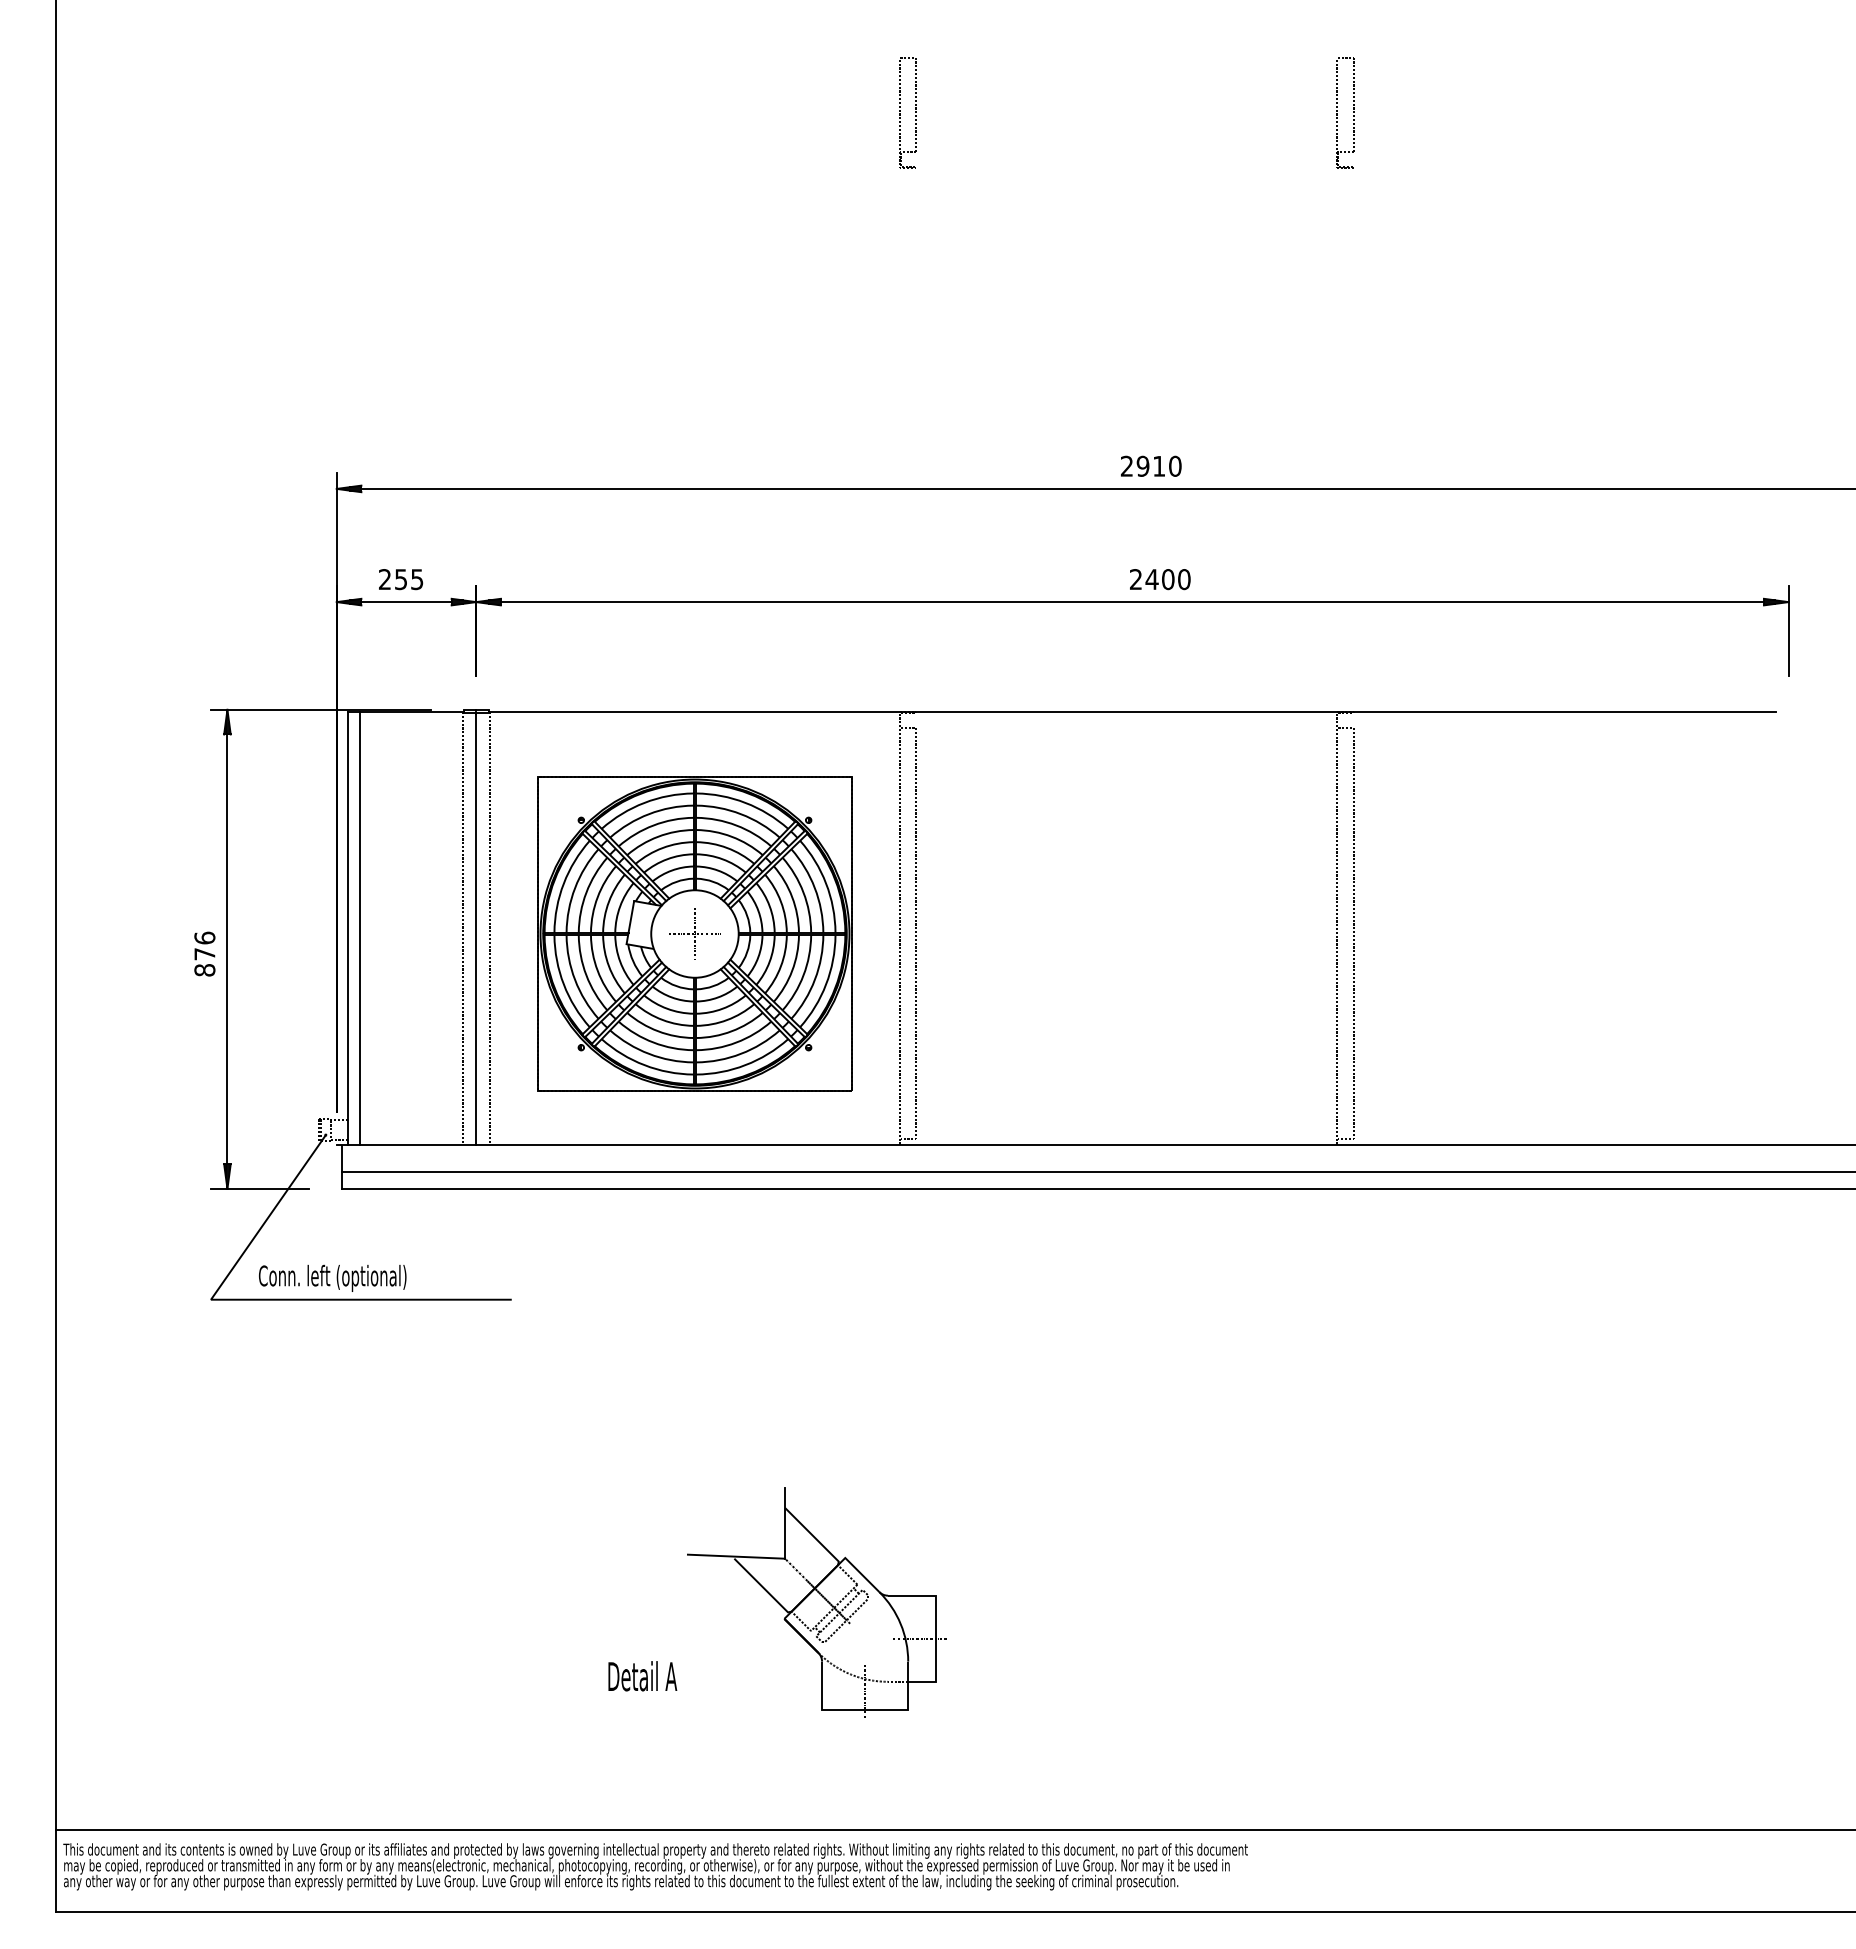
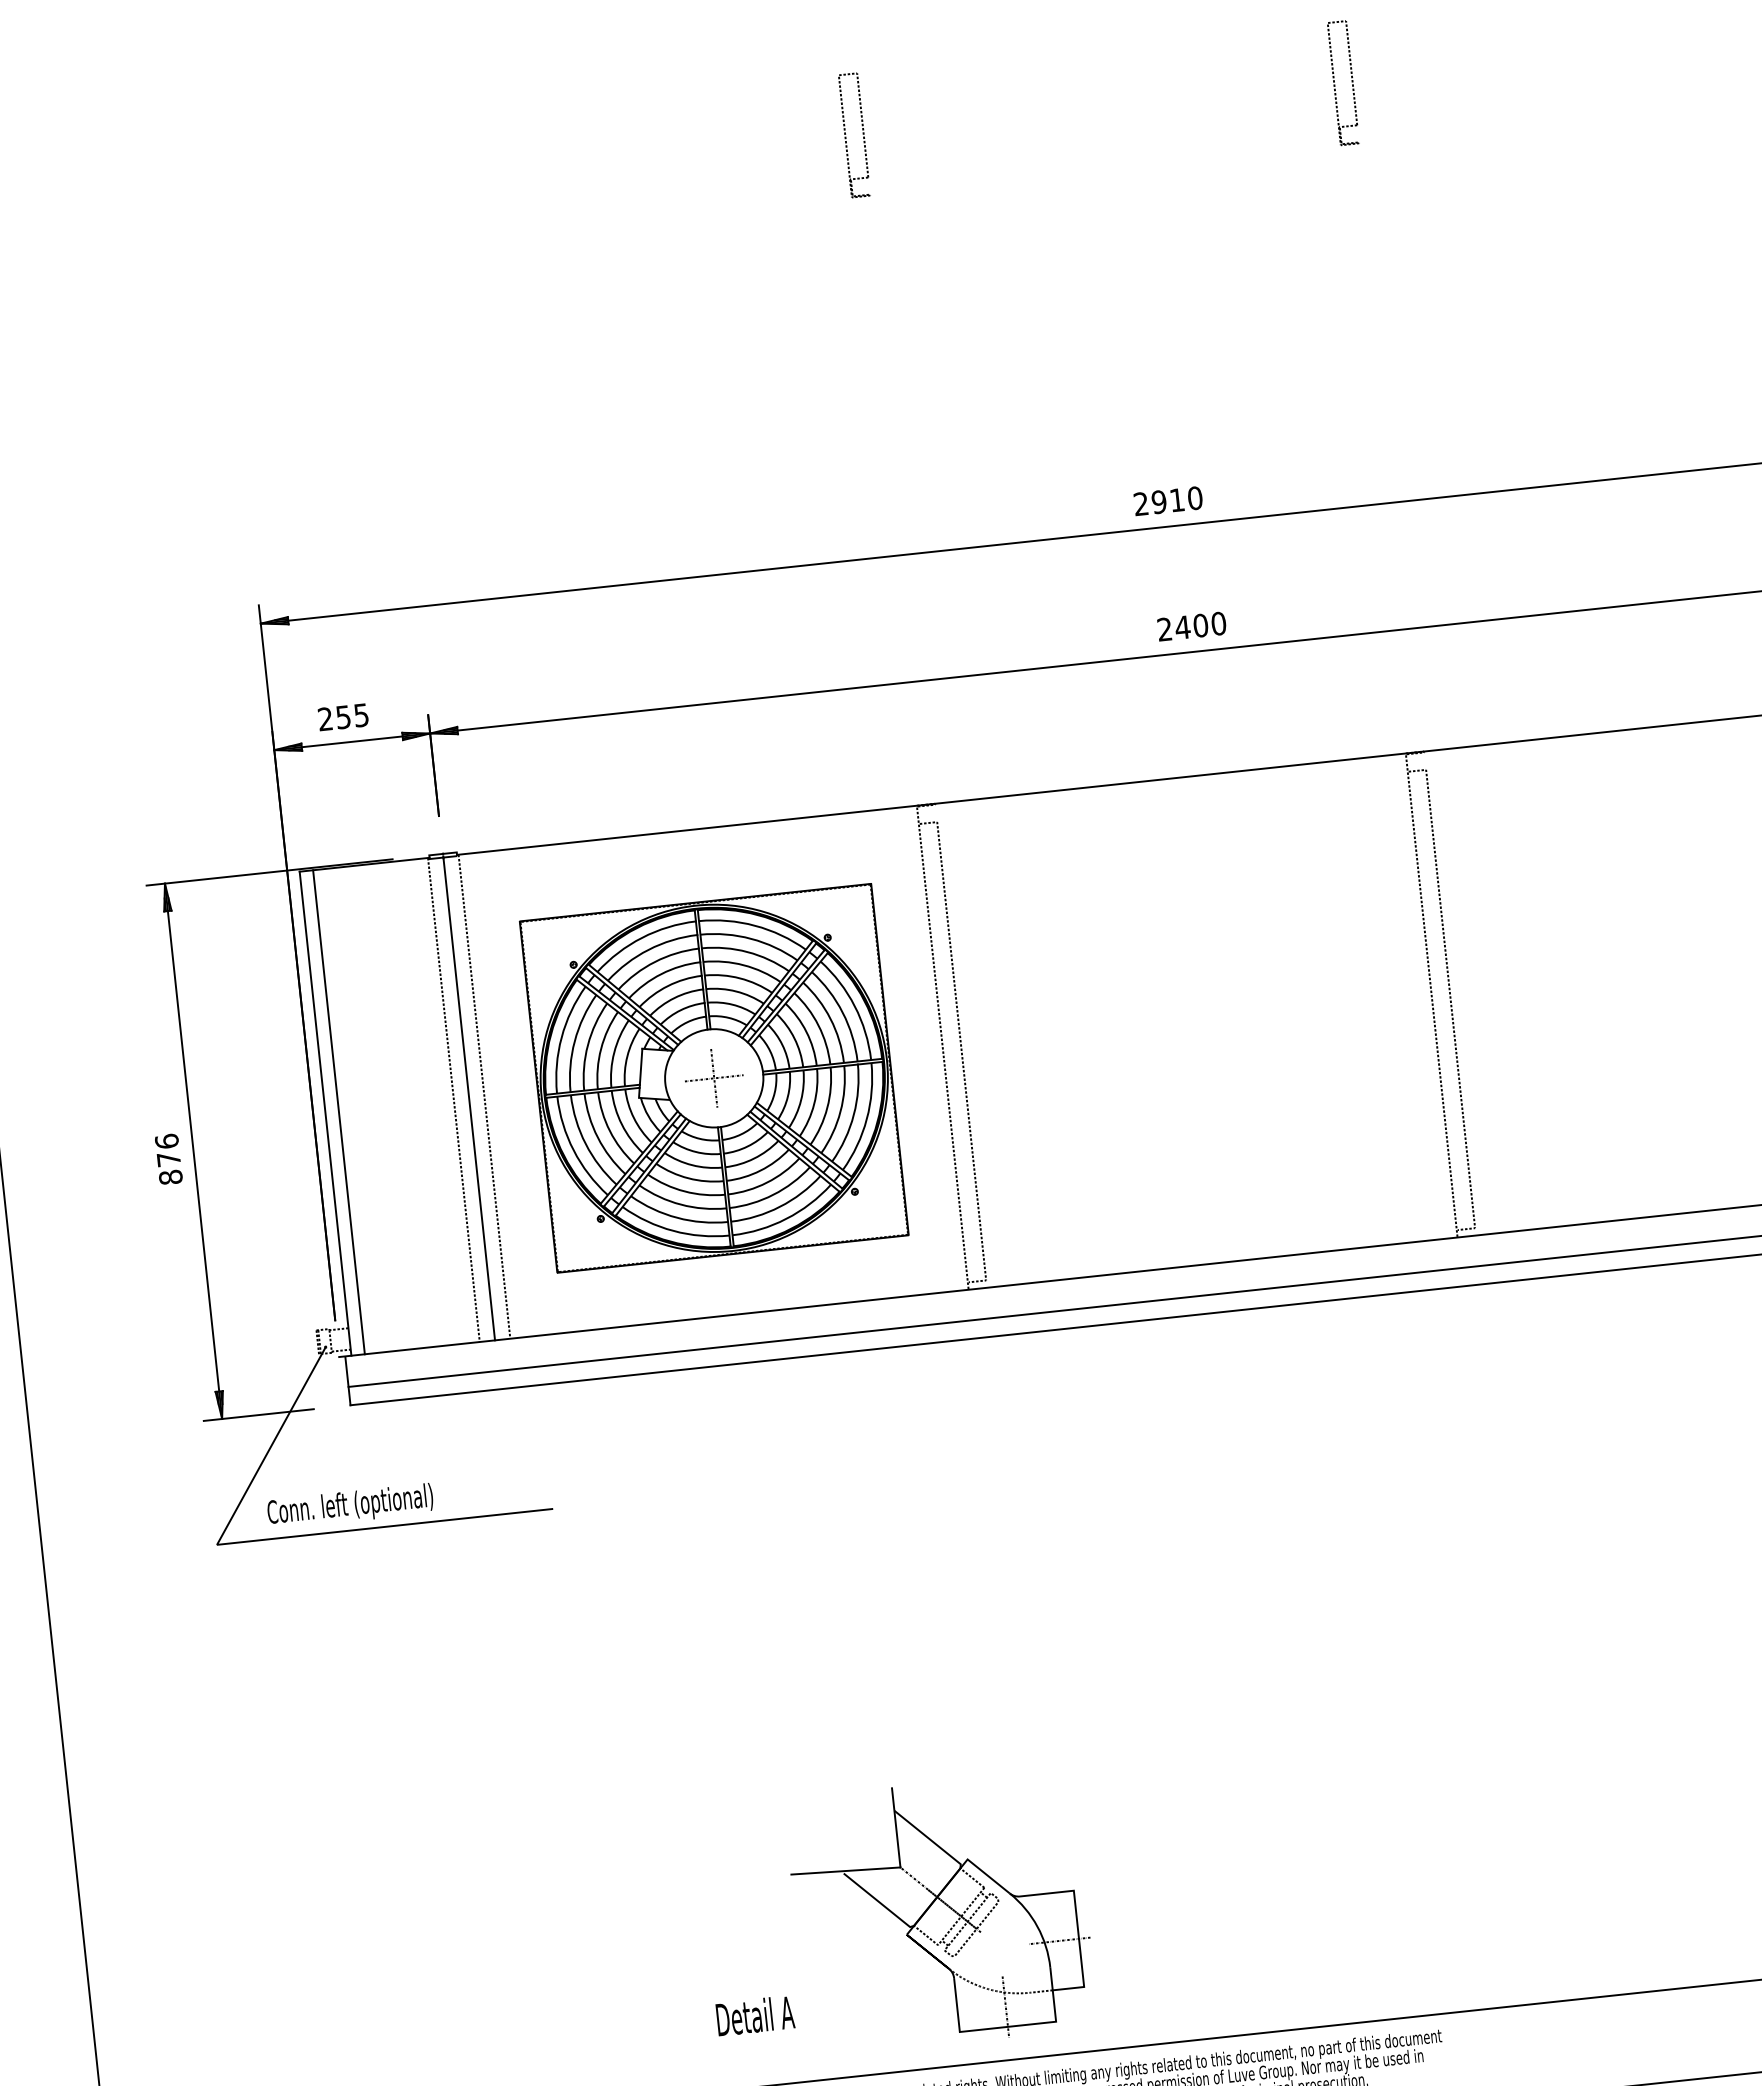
part: (777, 1602) -> (897, 1917), moved

